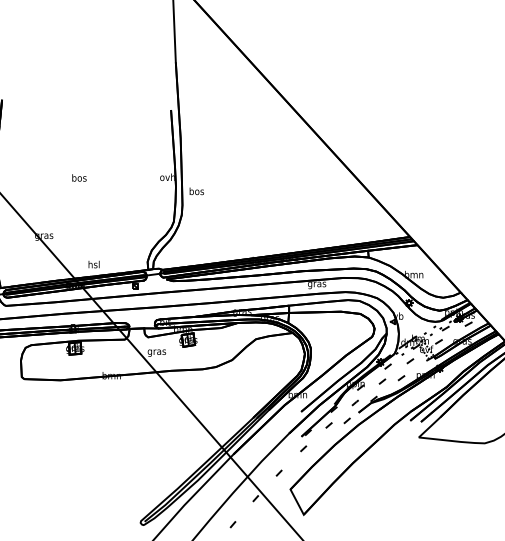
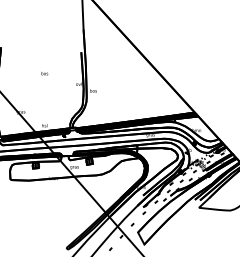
text: (78, 177) -> (44, 73), moved

